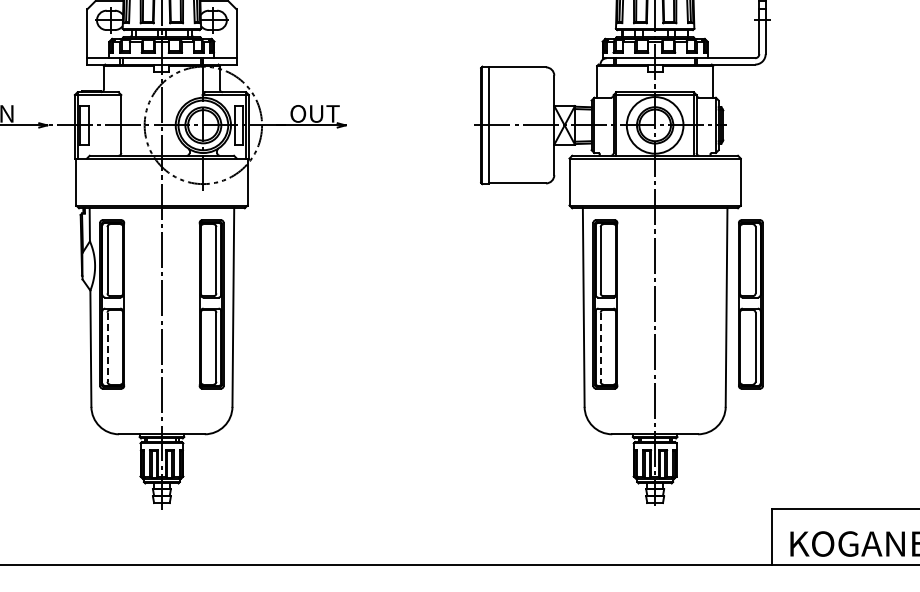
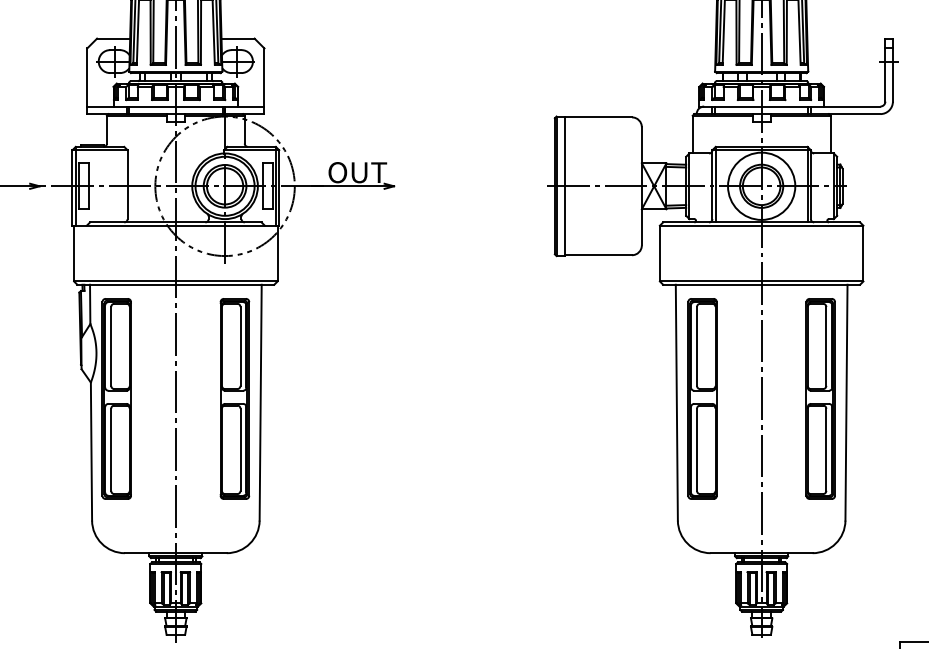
part: (750, 304) -> (820, 399), moved
line: (107, 347) -> (111, 450), dashed -> solid
line: (600, 347) -> (696, 450), dashed -> solid

